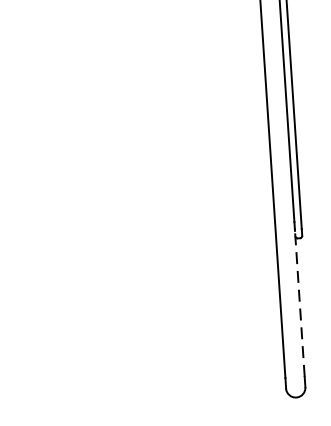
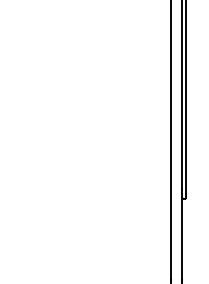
line: (300, 304) -> (182, 237), dashed -> solid

